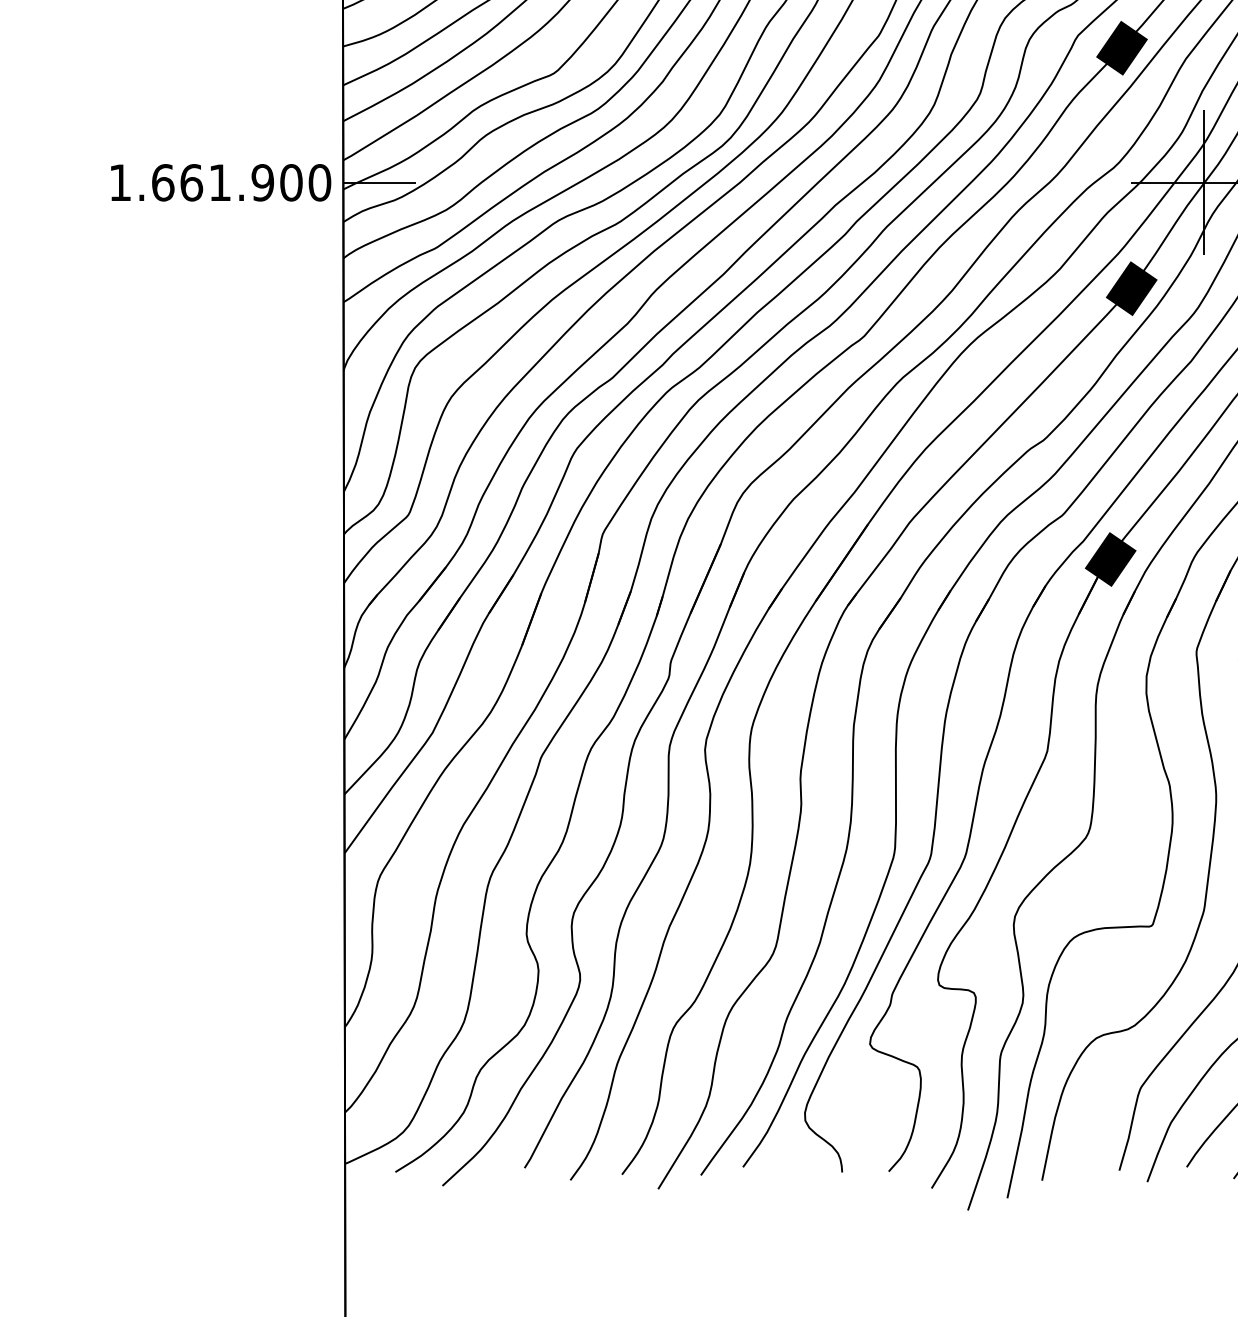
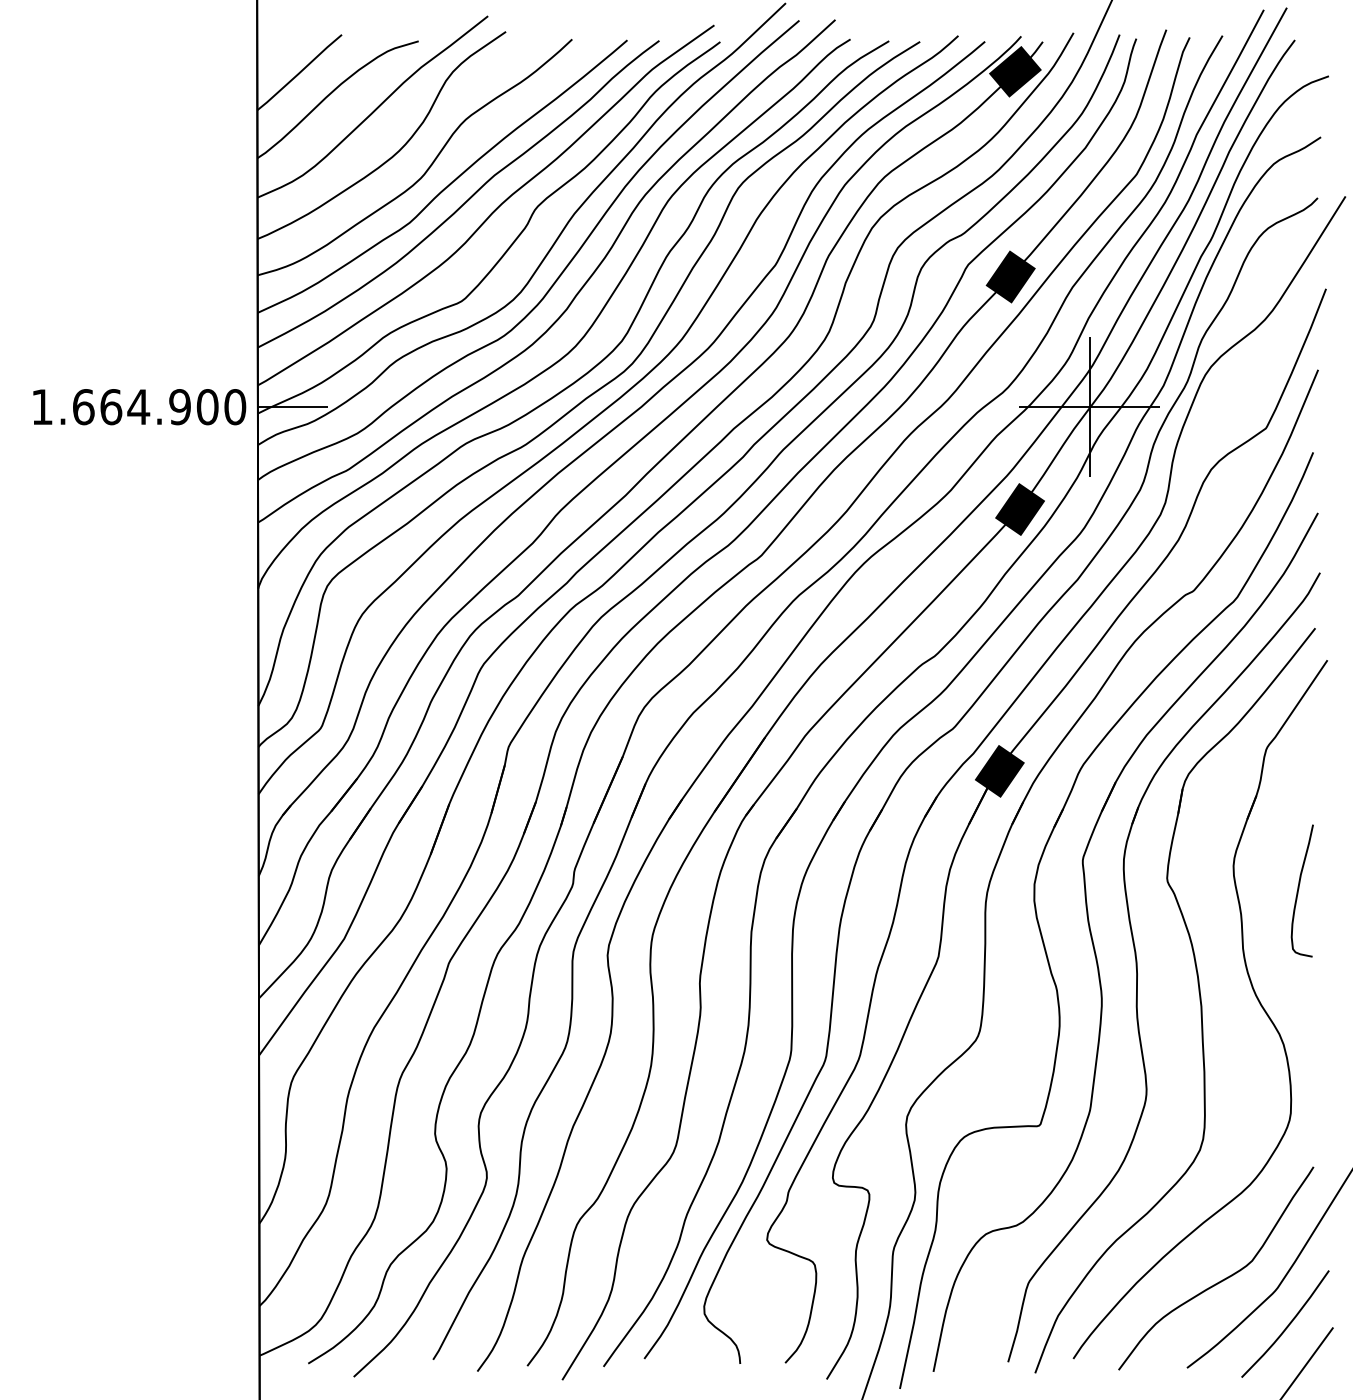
text: (219, 182) -> (138, 406), 1.661.900 -> 1.664.900

